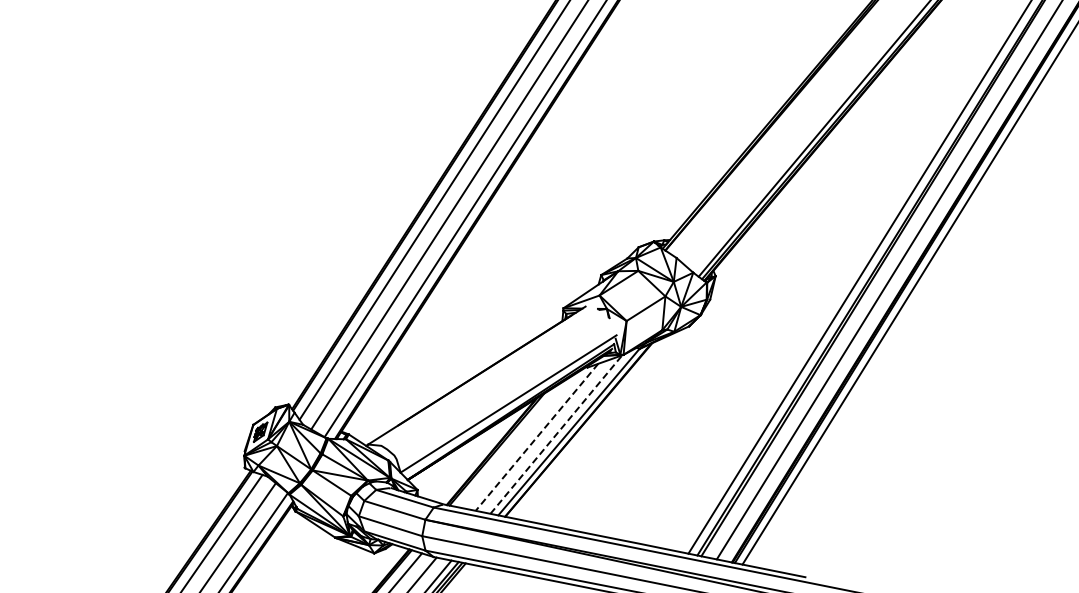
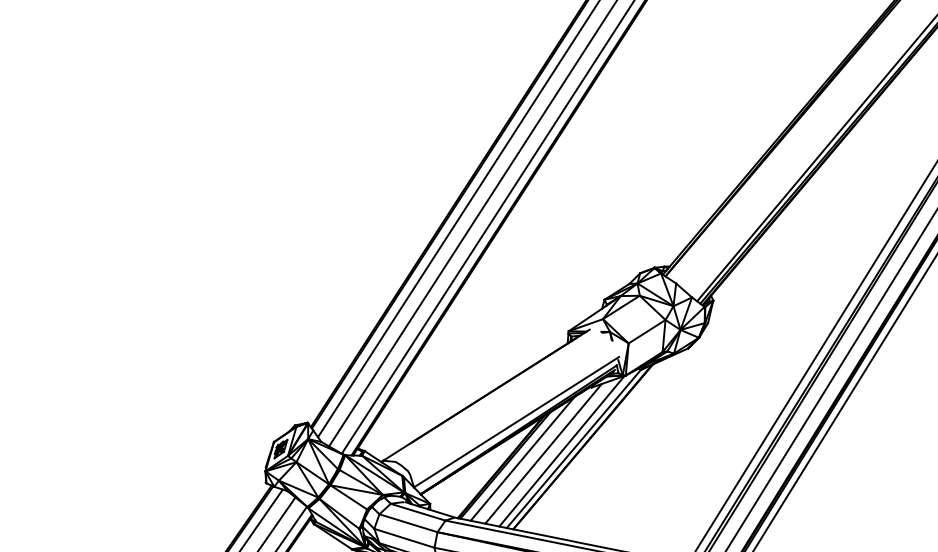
line: (556, 434) -> (562, 451), dashed -> solid
line: (537, 437) -> (544, 454), dashed -> solid
line: (514, 442) -> (522, 458), added

